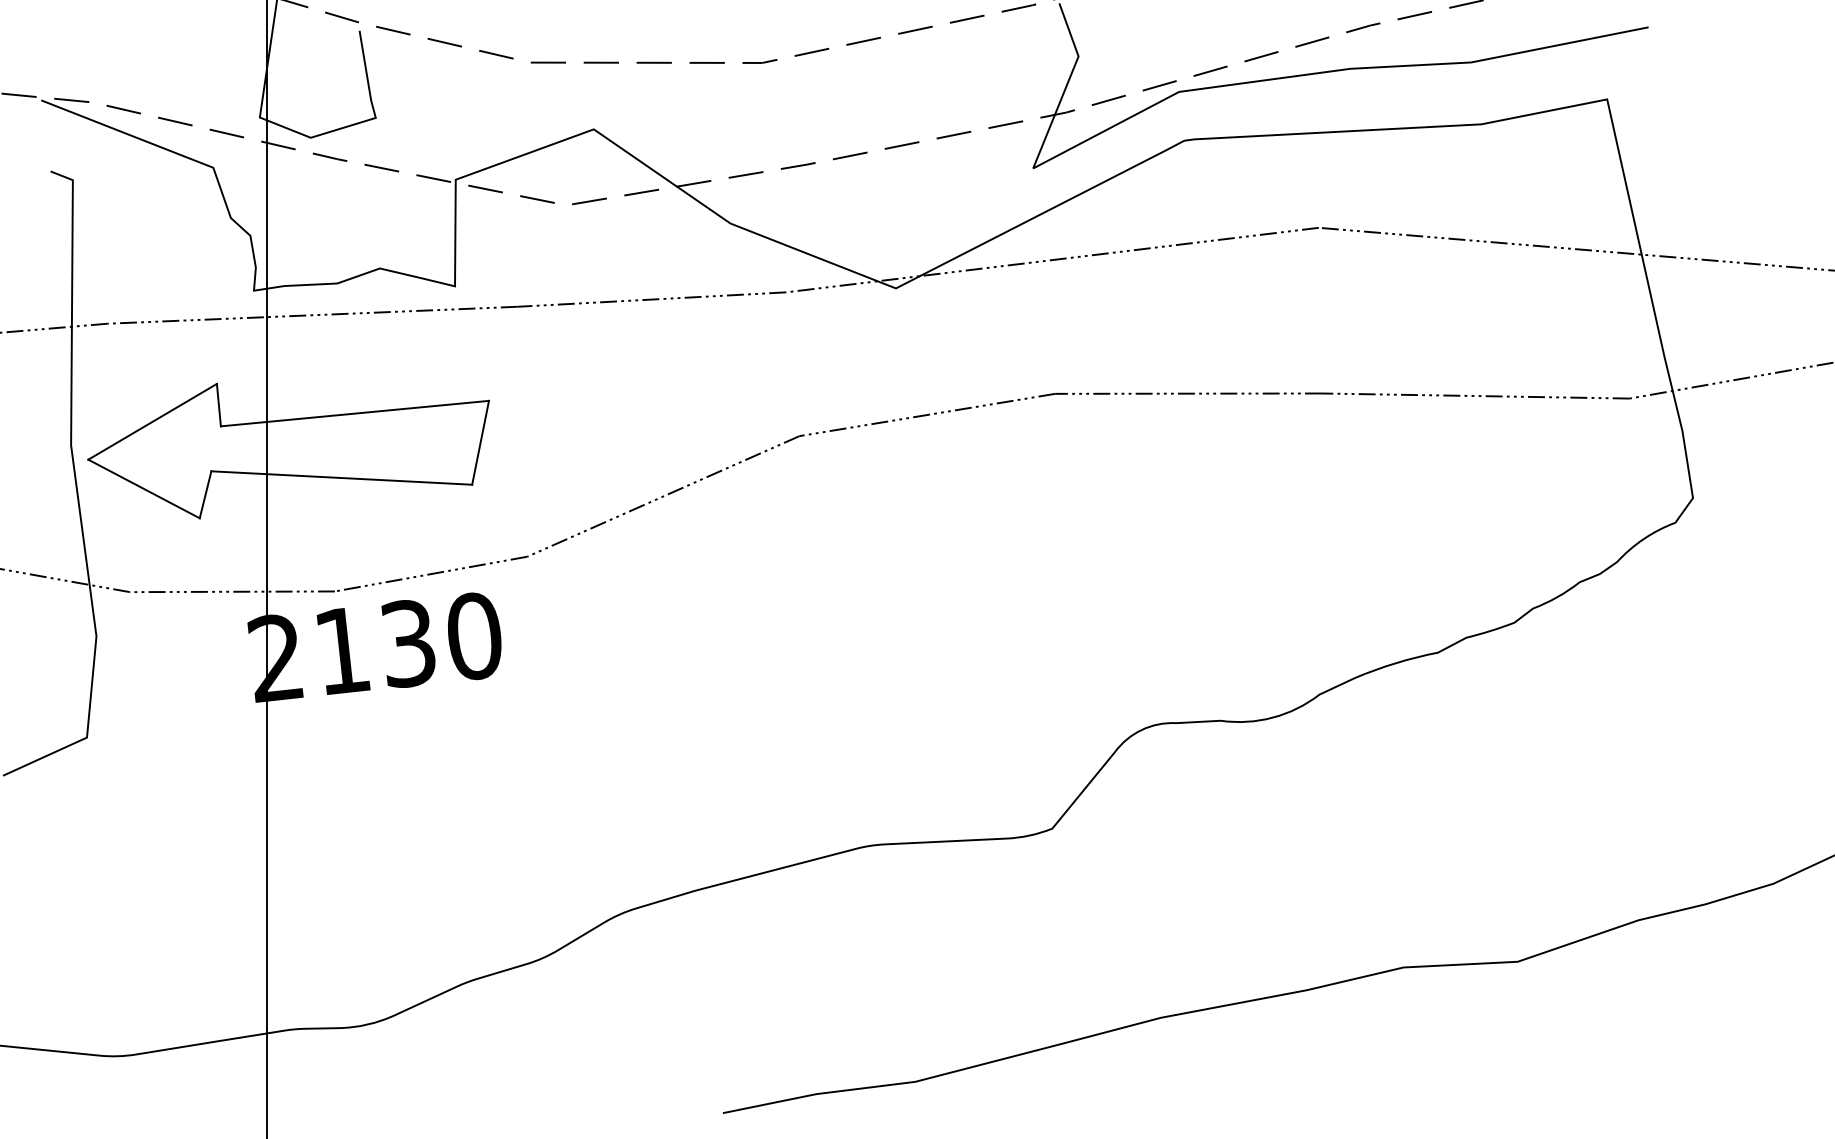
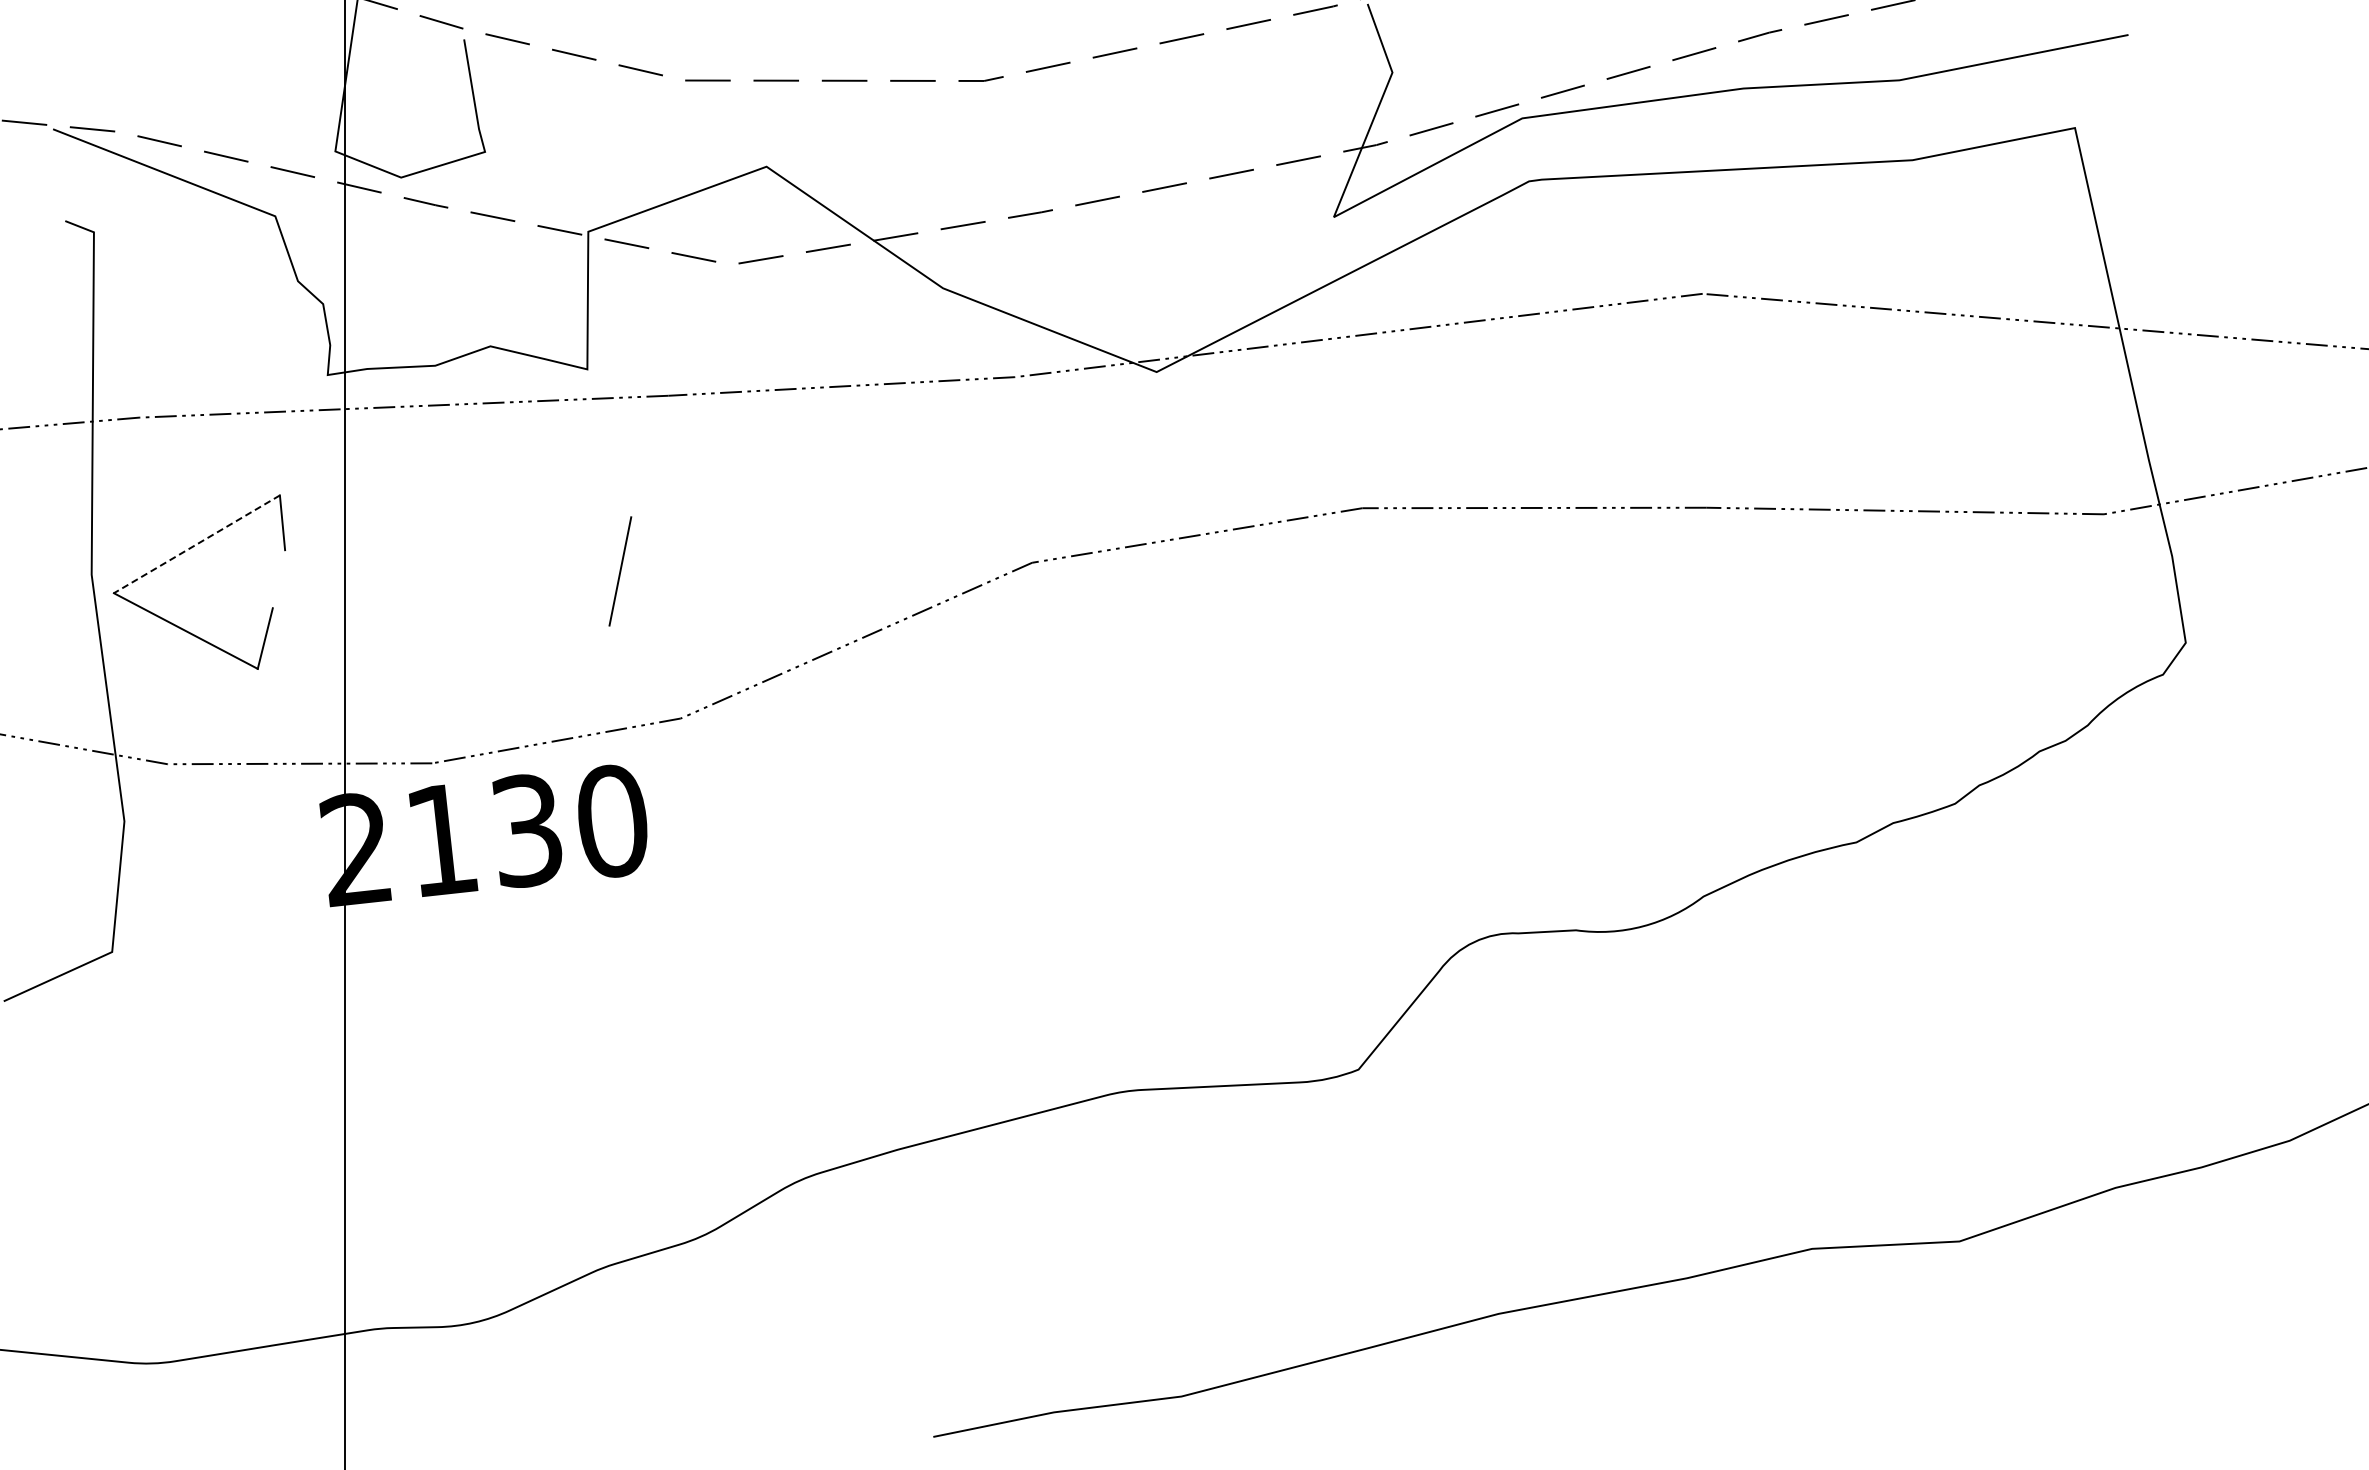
line: (355, 413) -> (458, 533), removed
line: (152, 421) -> (196, 544), solid -> dashed
line: (341, 477) -> (440, 616), removed

